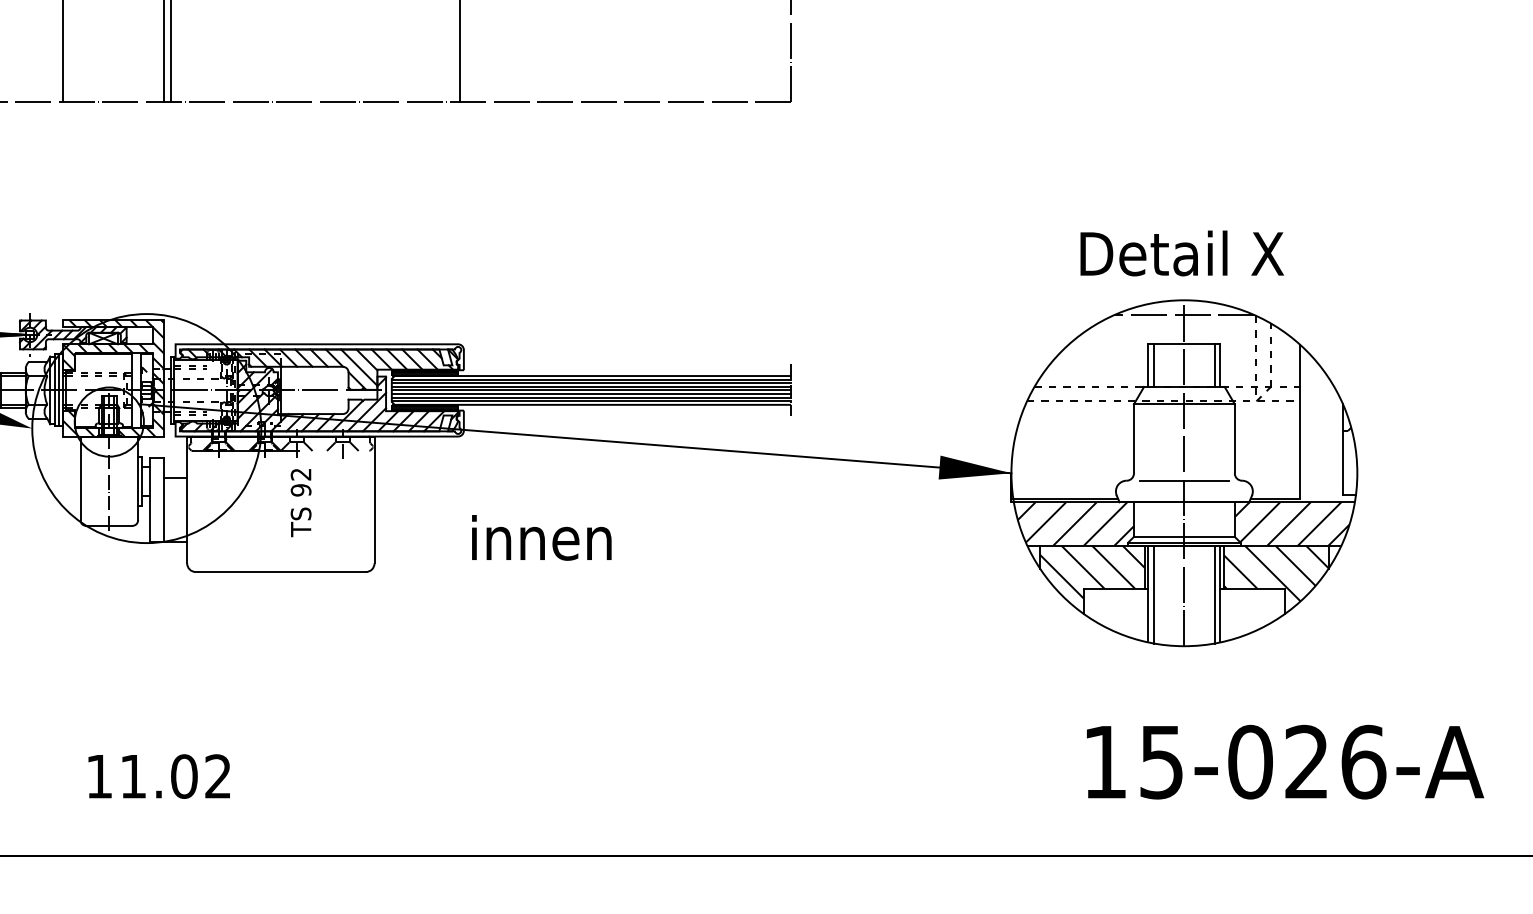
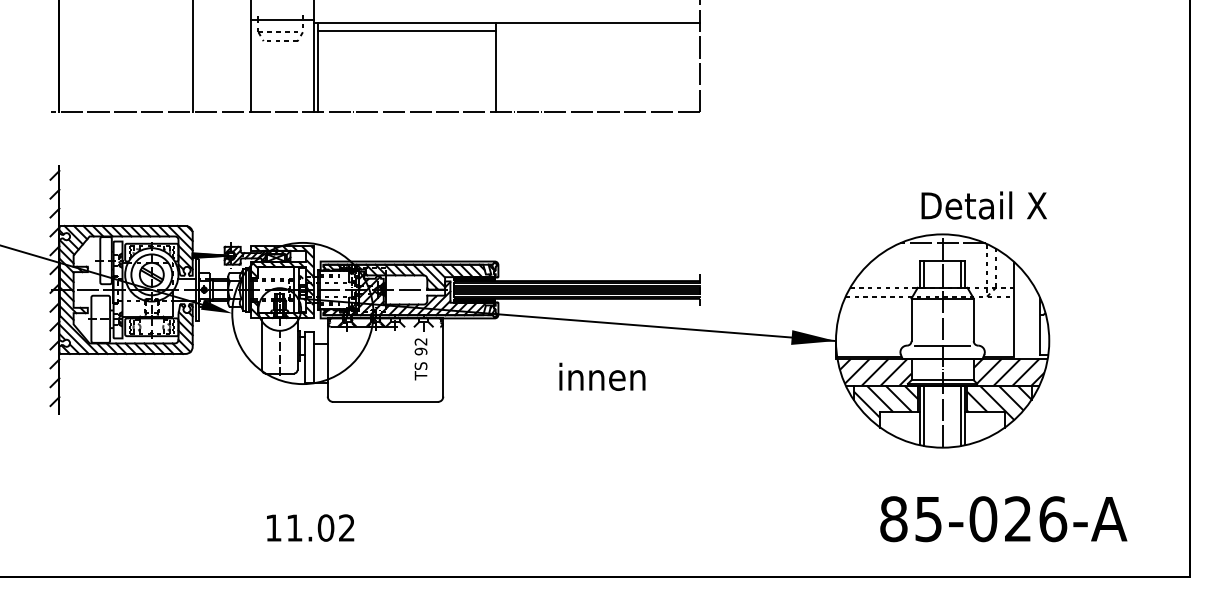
text: (1180, 253) -> (983, 205), moved
text: (300, 503) -> (420, 359), moved
text: (541, 537) -> (602, 376), moved
text: (1104, 762) -> (893, 519), 15-026-A -> 85-026-A

